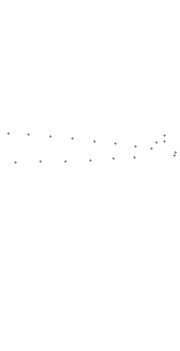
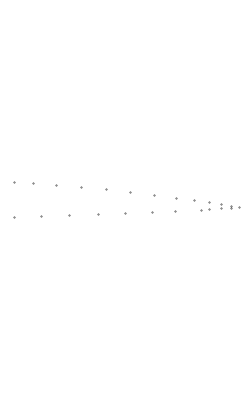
part: (160, 138) -> (205, 206), moved

